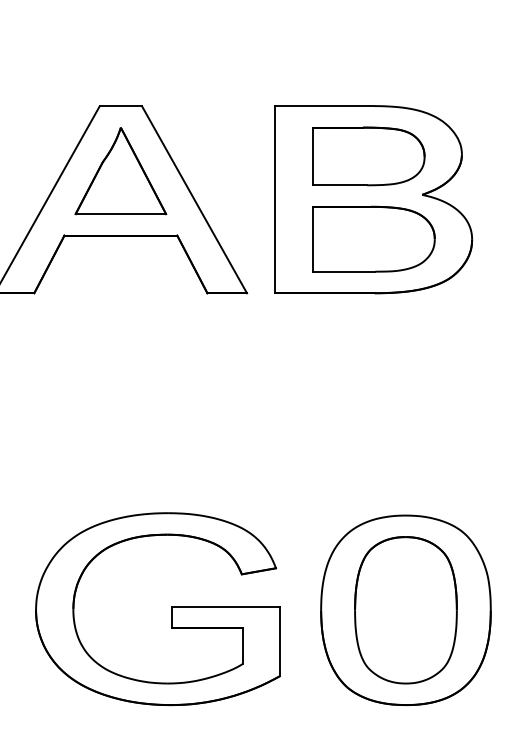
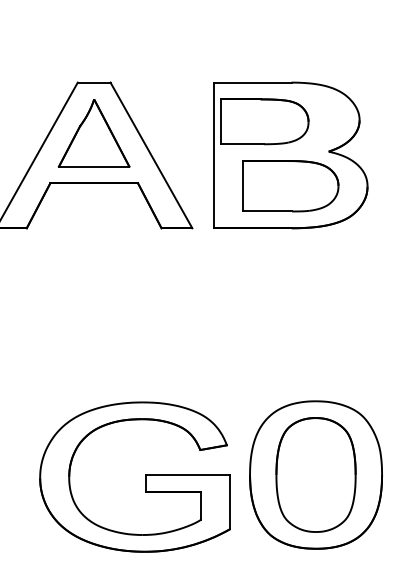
part: (367, 156) -> (264, 121), moved
part: (171, 608) -> (145, 476), moved

